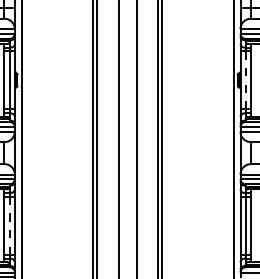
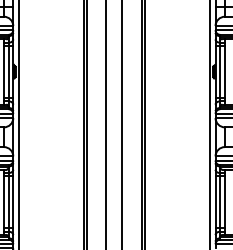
line: (246, 79) -> (220, 71), dashed -> solid
line: (9, 225) -> (8, 202), dashed -> solid

